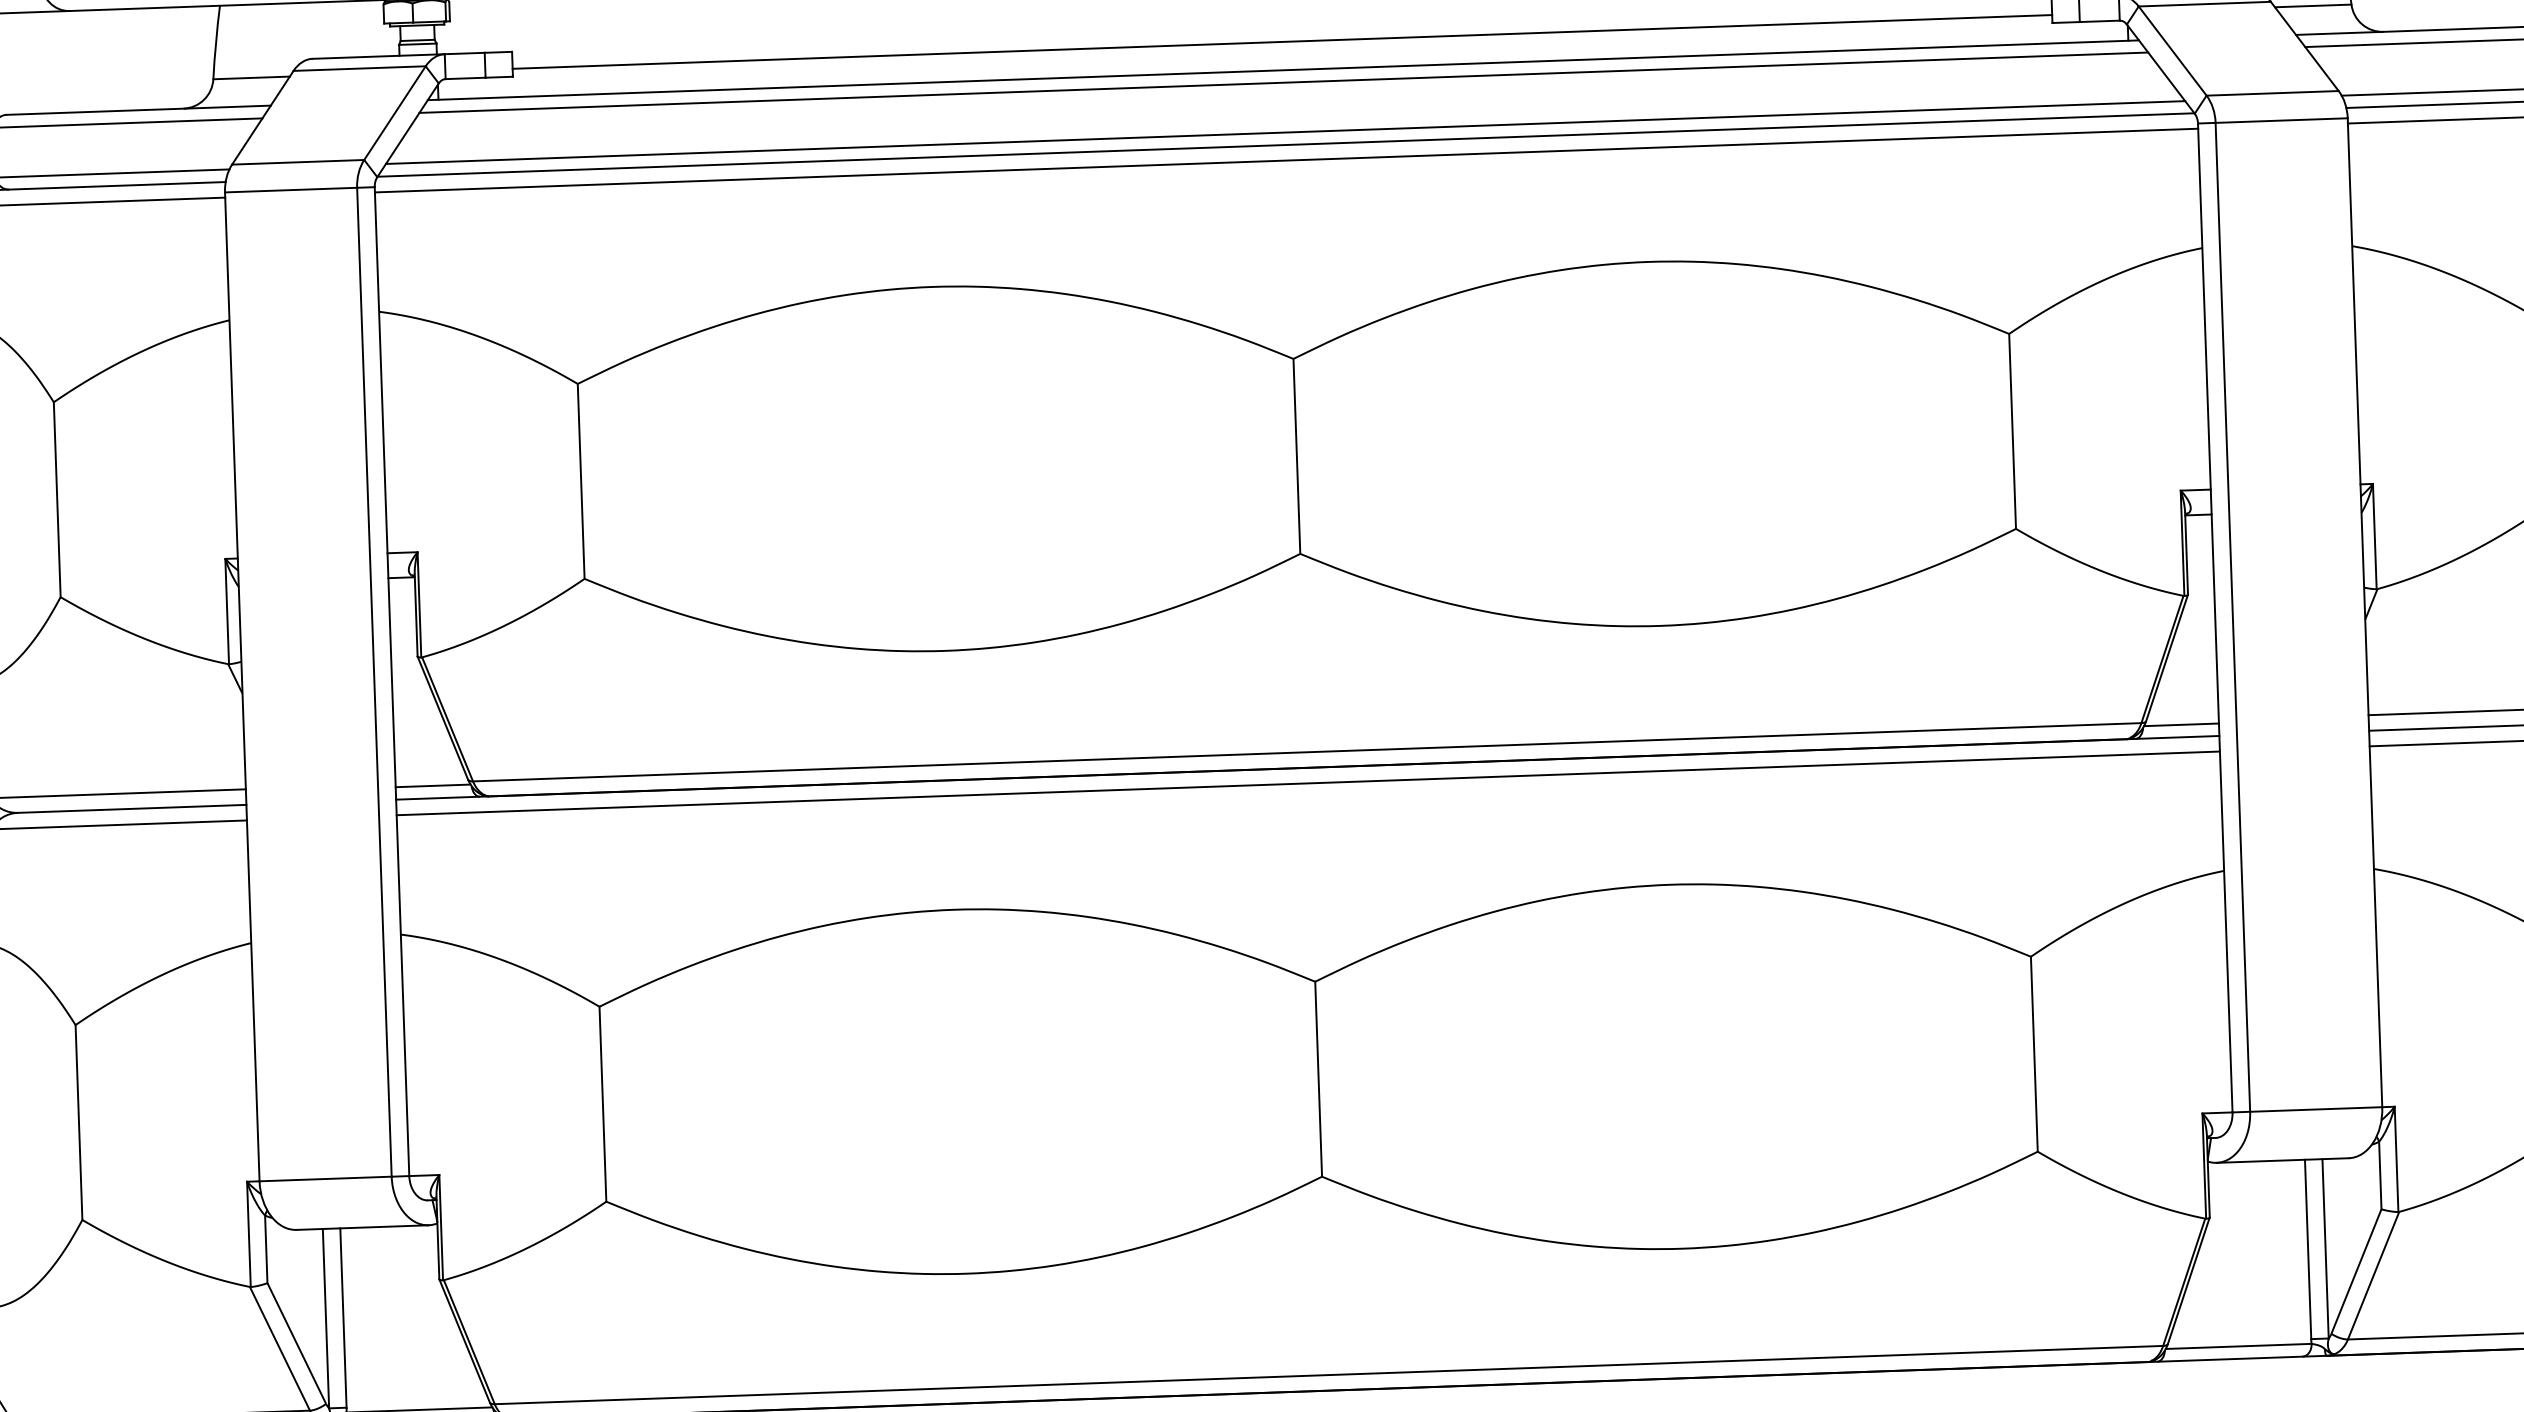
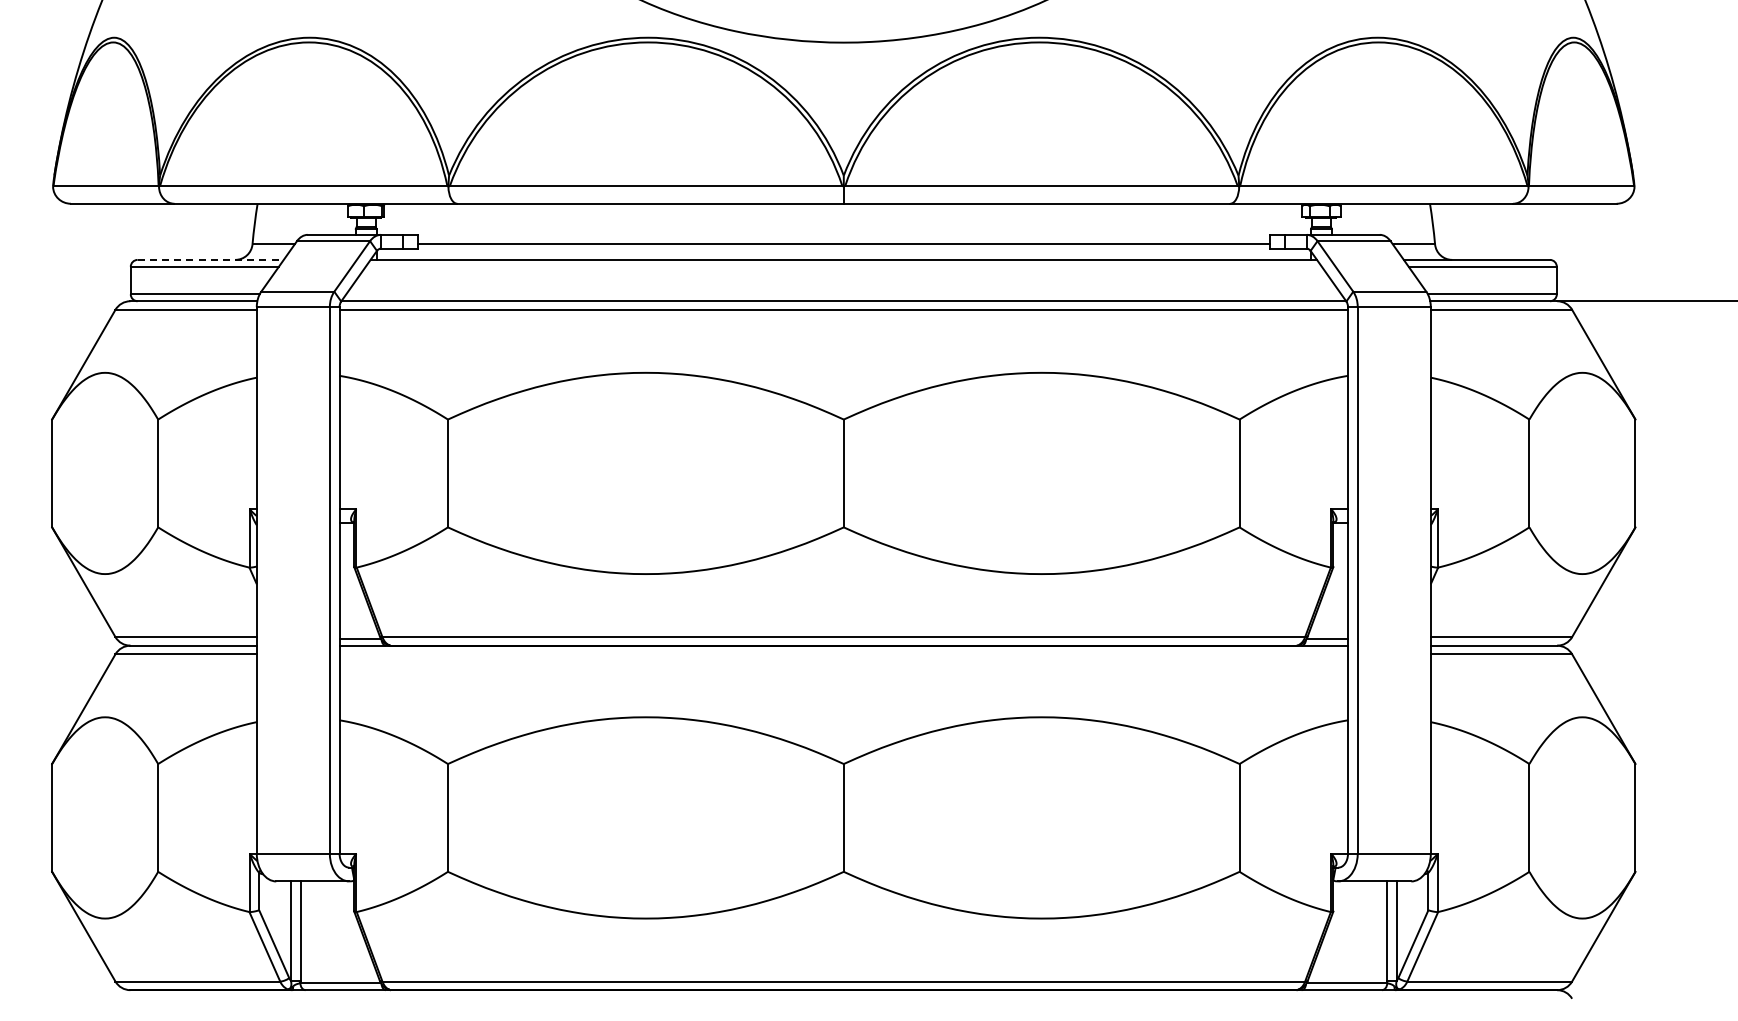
line: (1283, 82) -> (843, 266), removed
line: (140, 109) -> (211, 259), solid -> dashed
line: (1285, 132) -> (843, 294), removed
line: (1307, 783) -> (843, 654), removed

